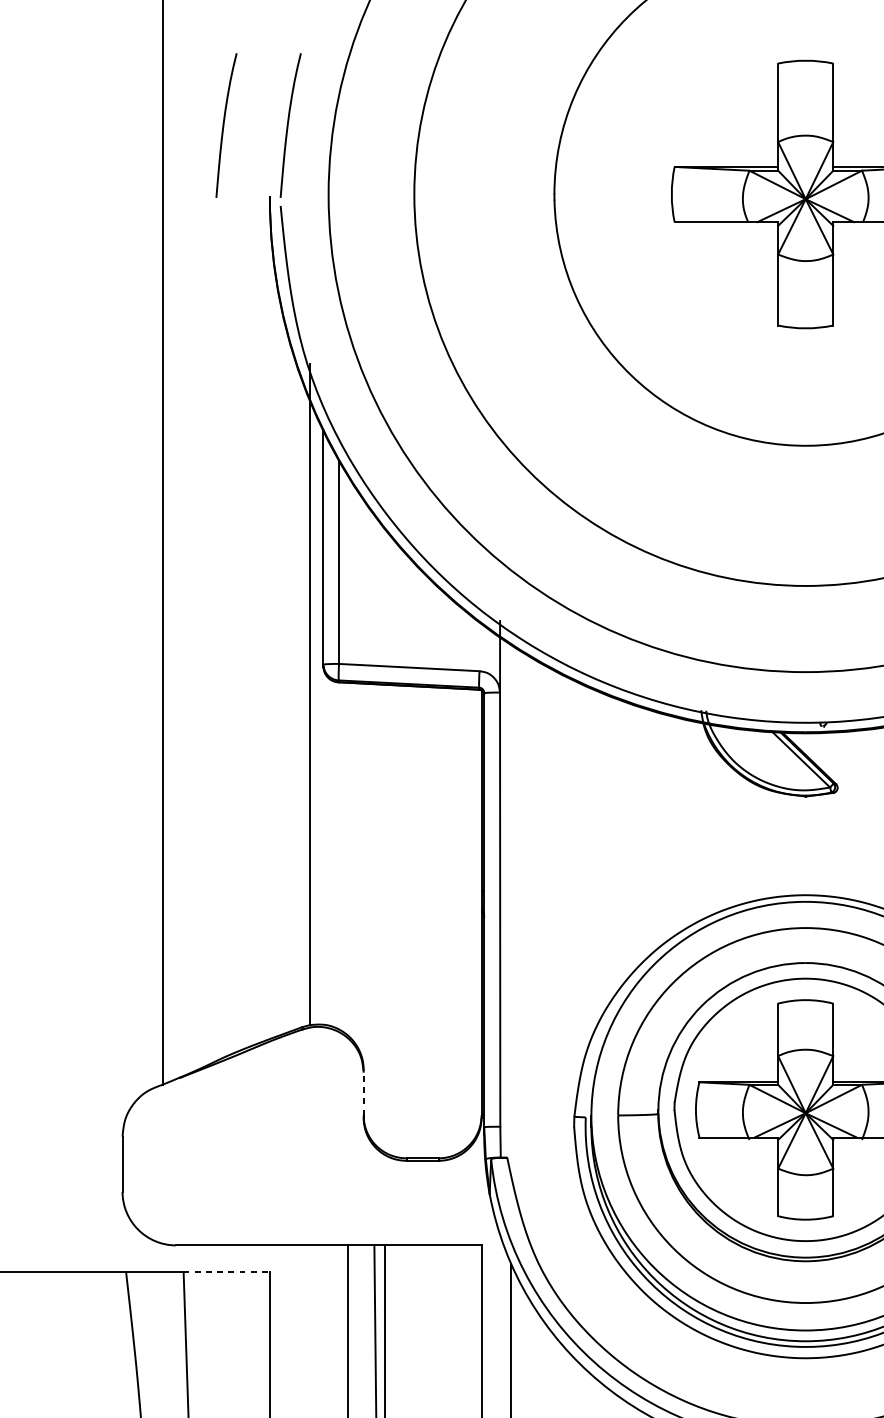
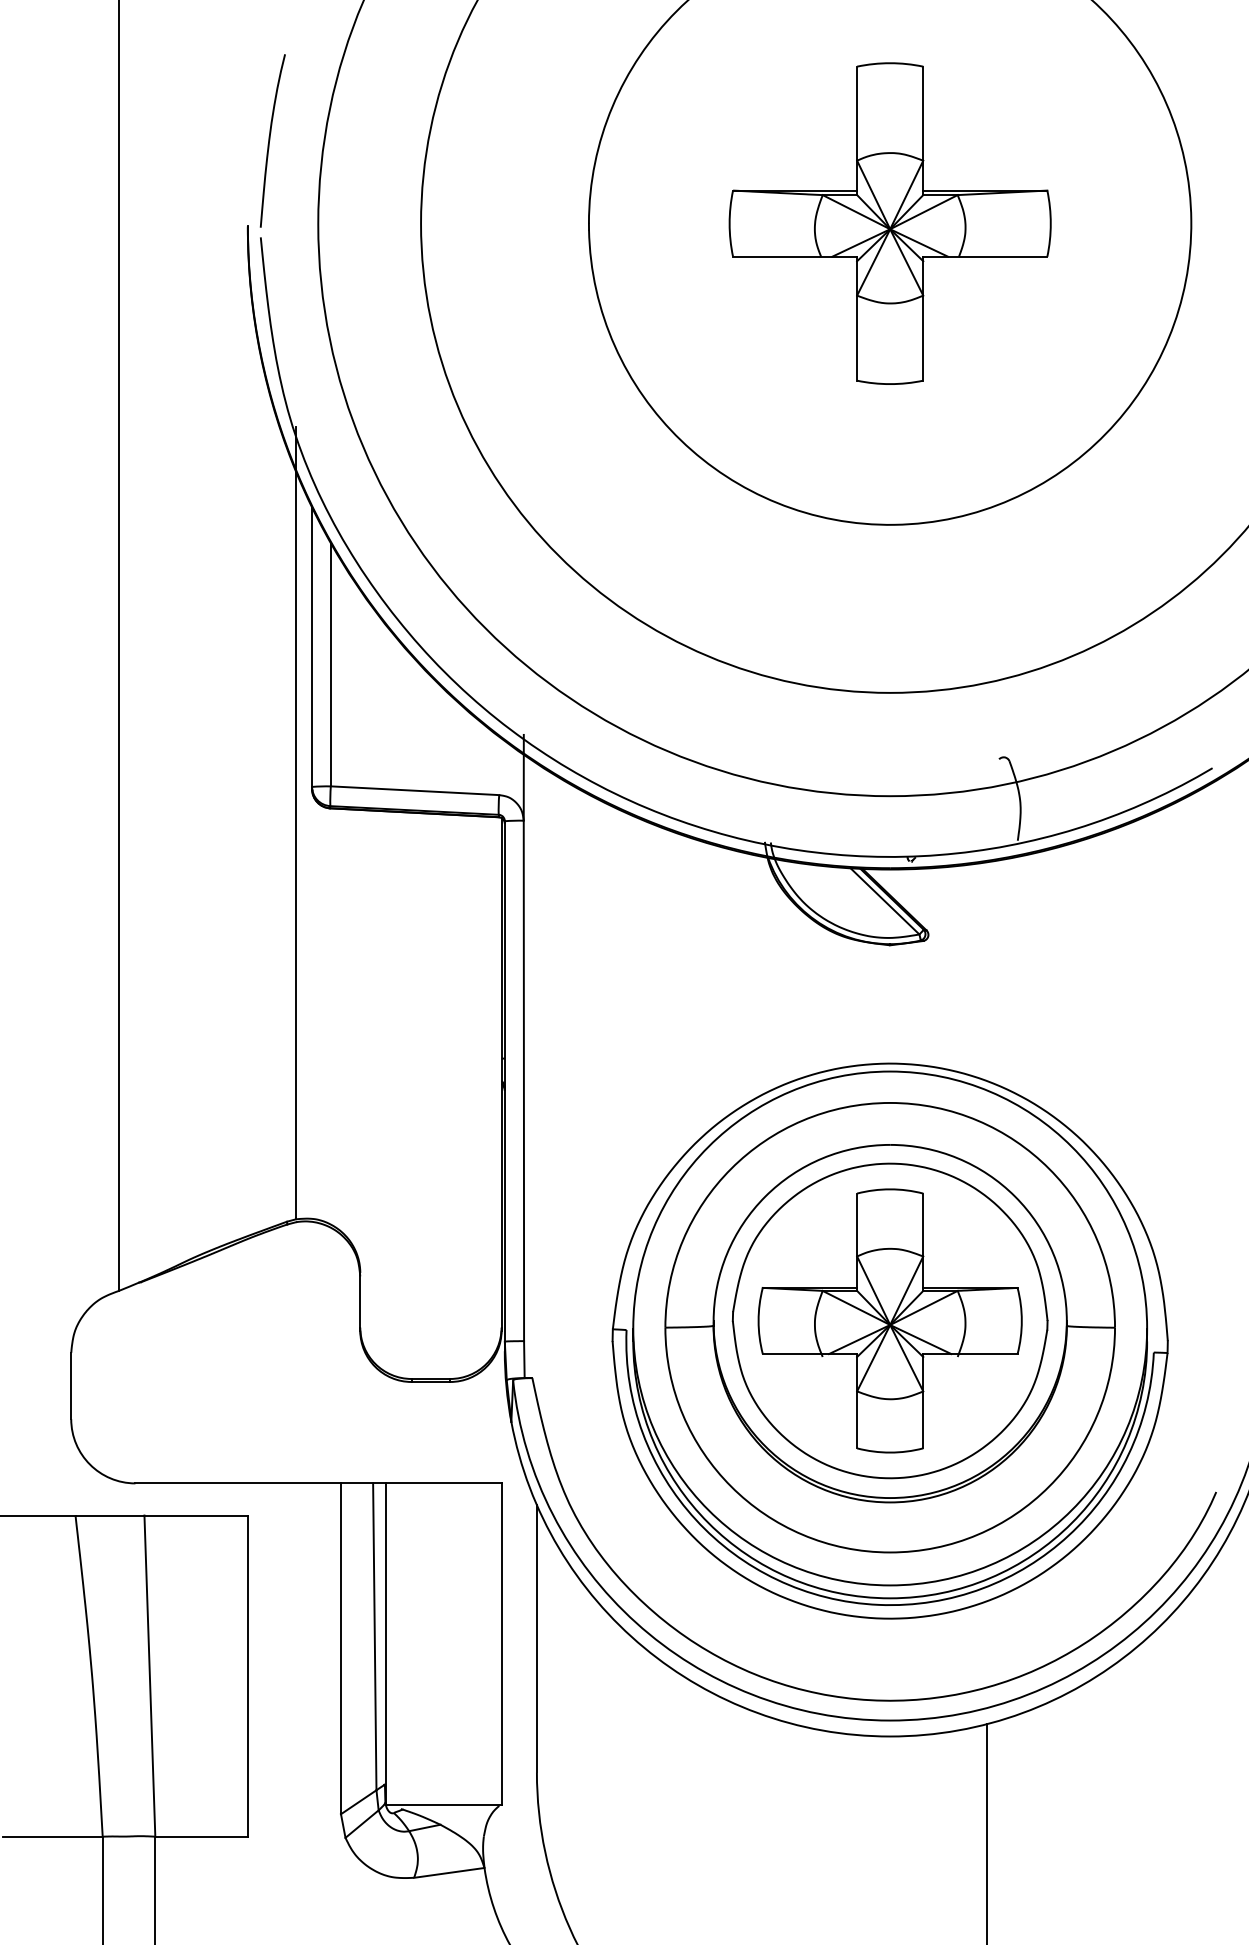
curve: (224, 125) -> (193, 140), removed
line: (363, 1091) -> (360, 1299), dashed -> solid
line: (227, 1272) -> (196, 1515), dashed -> solid

